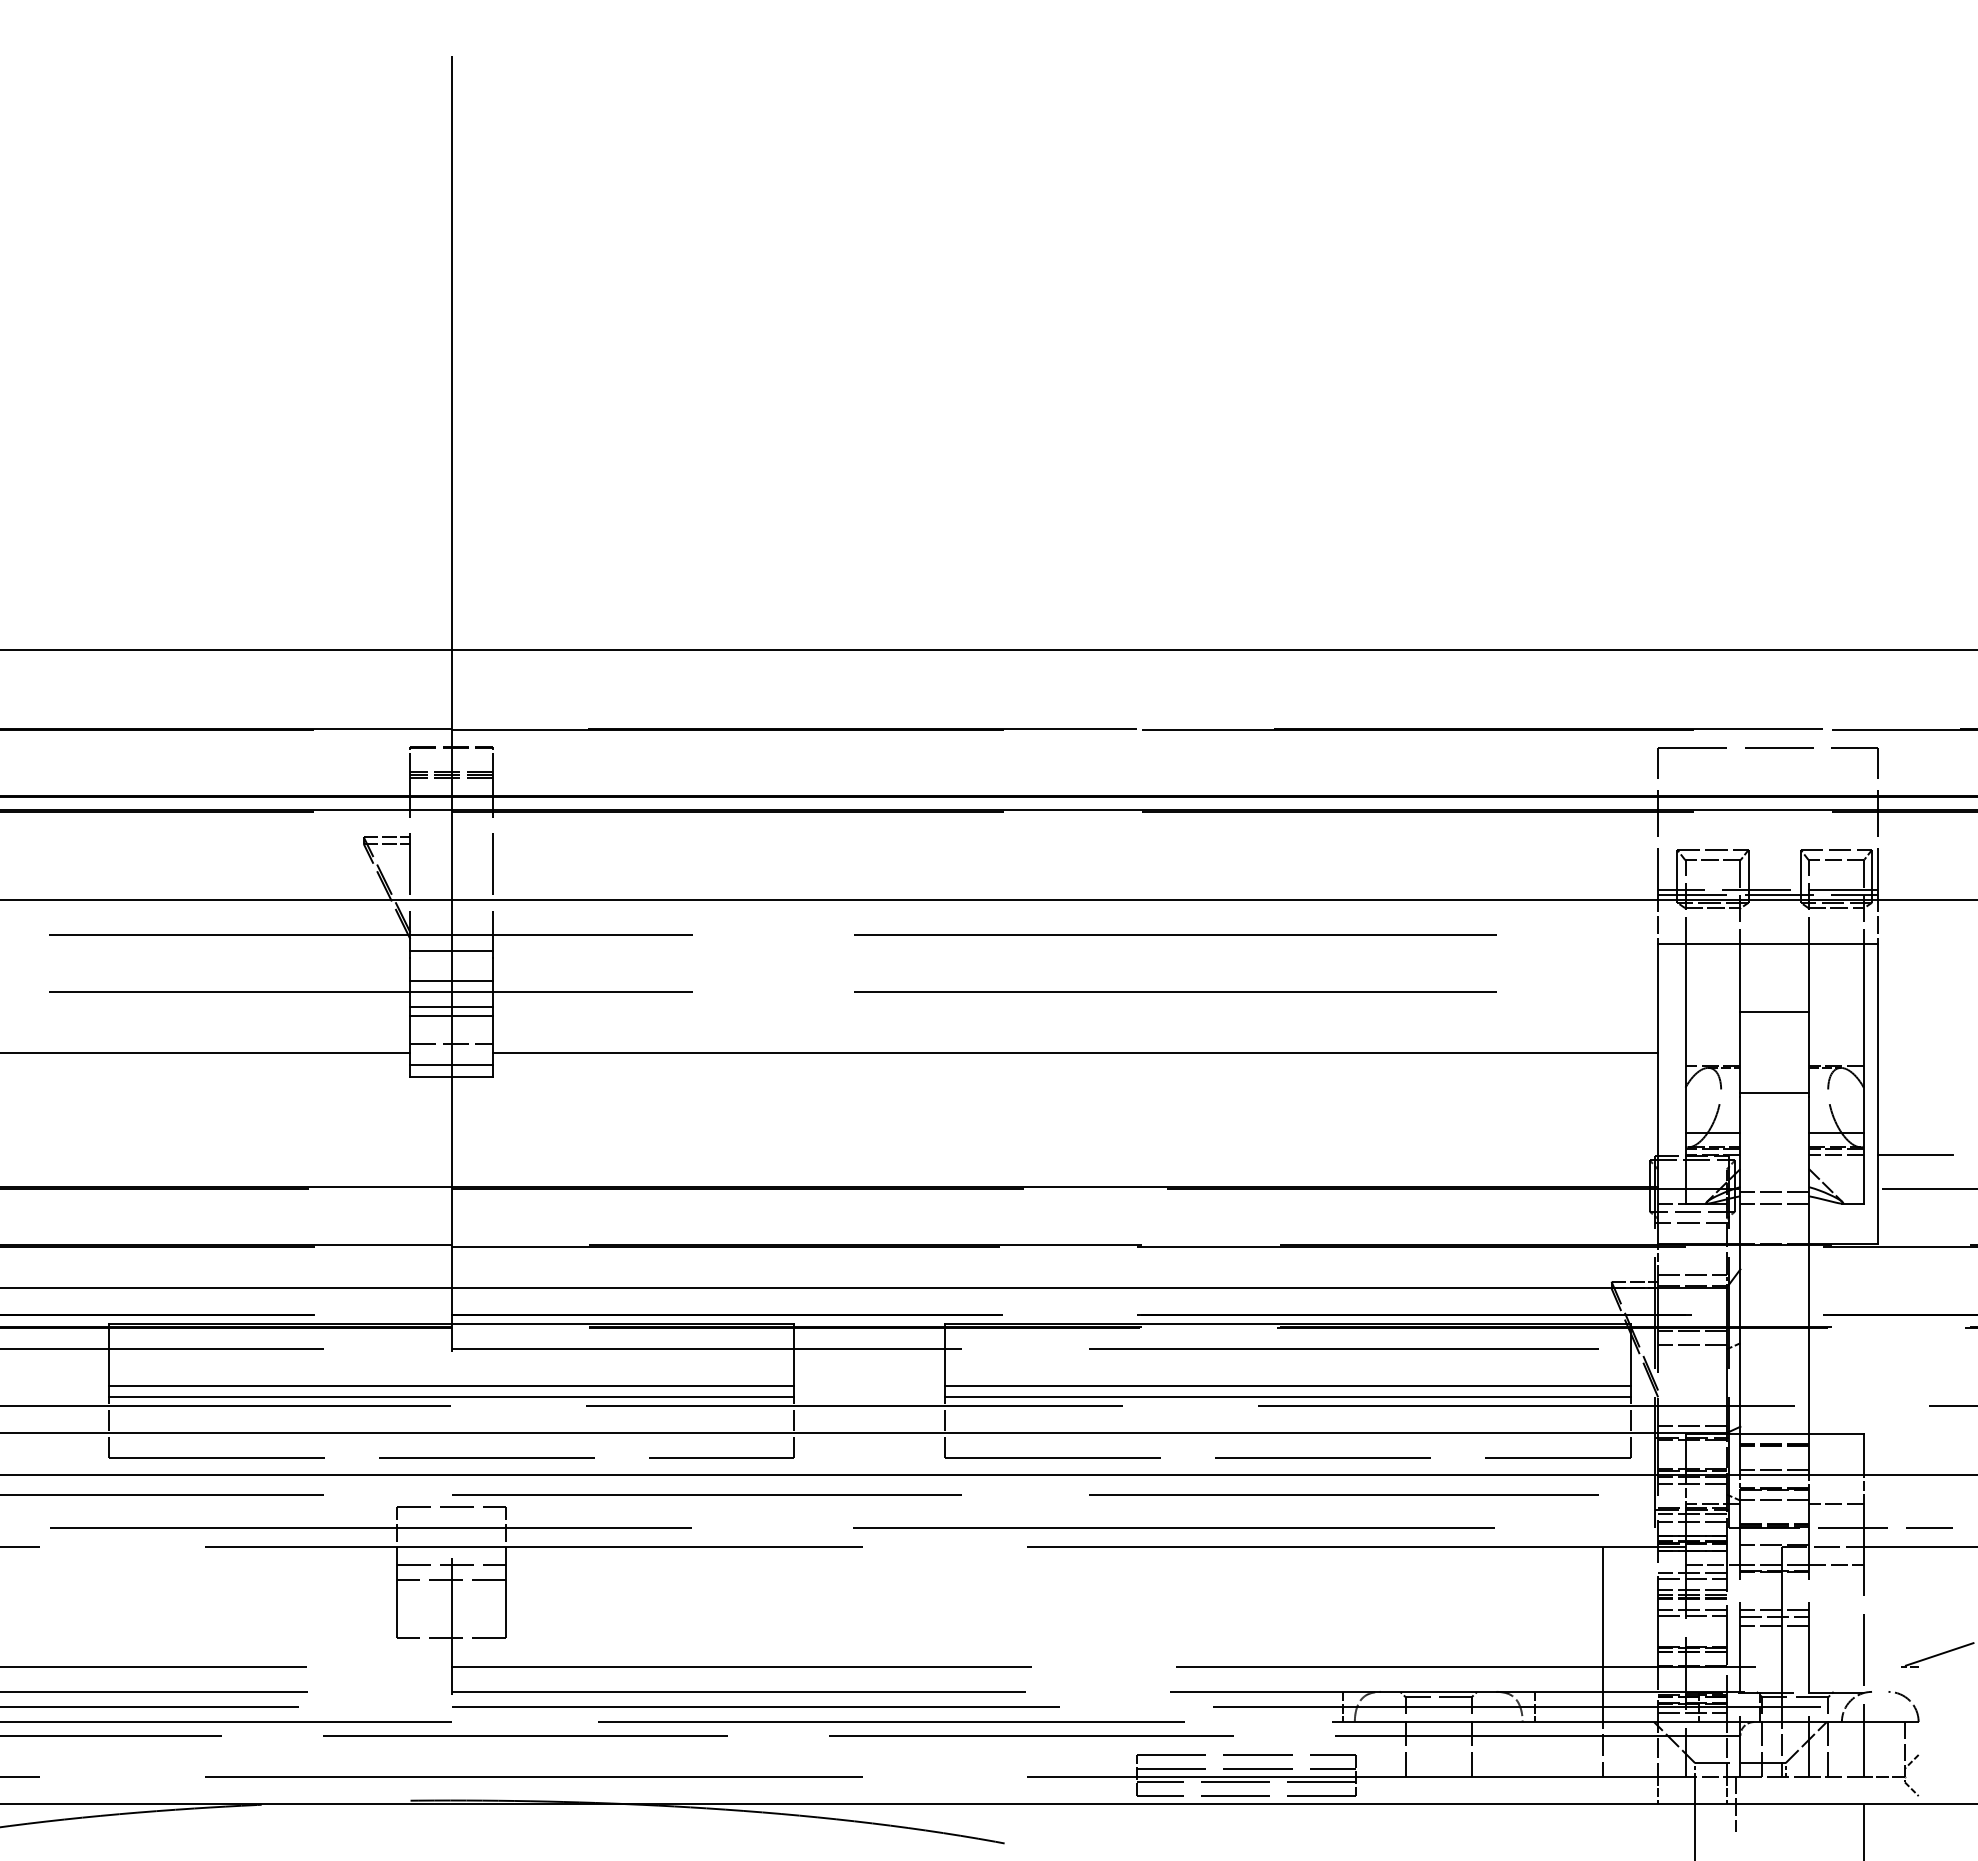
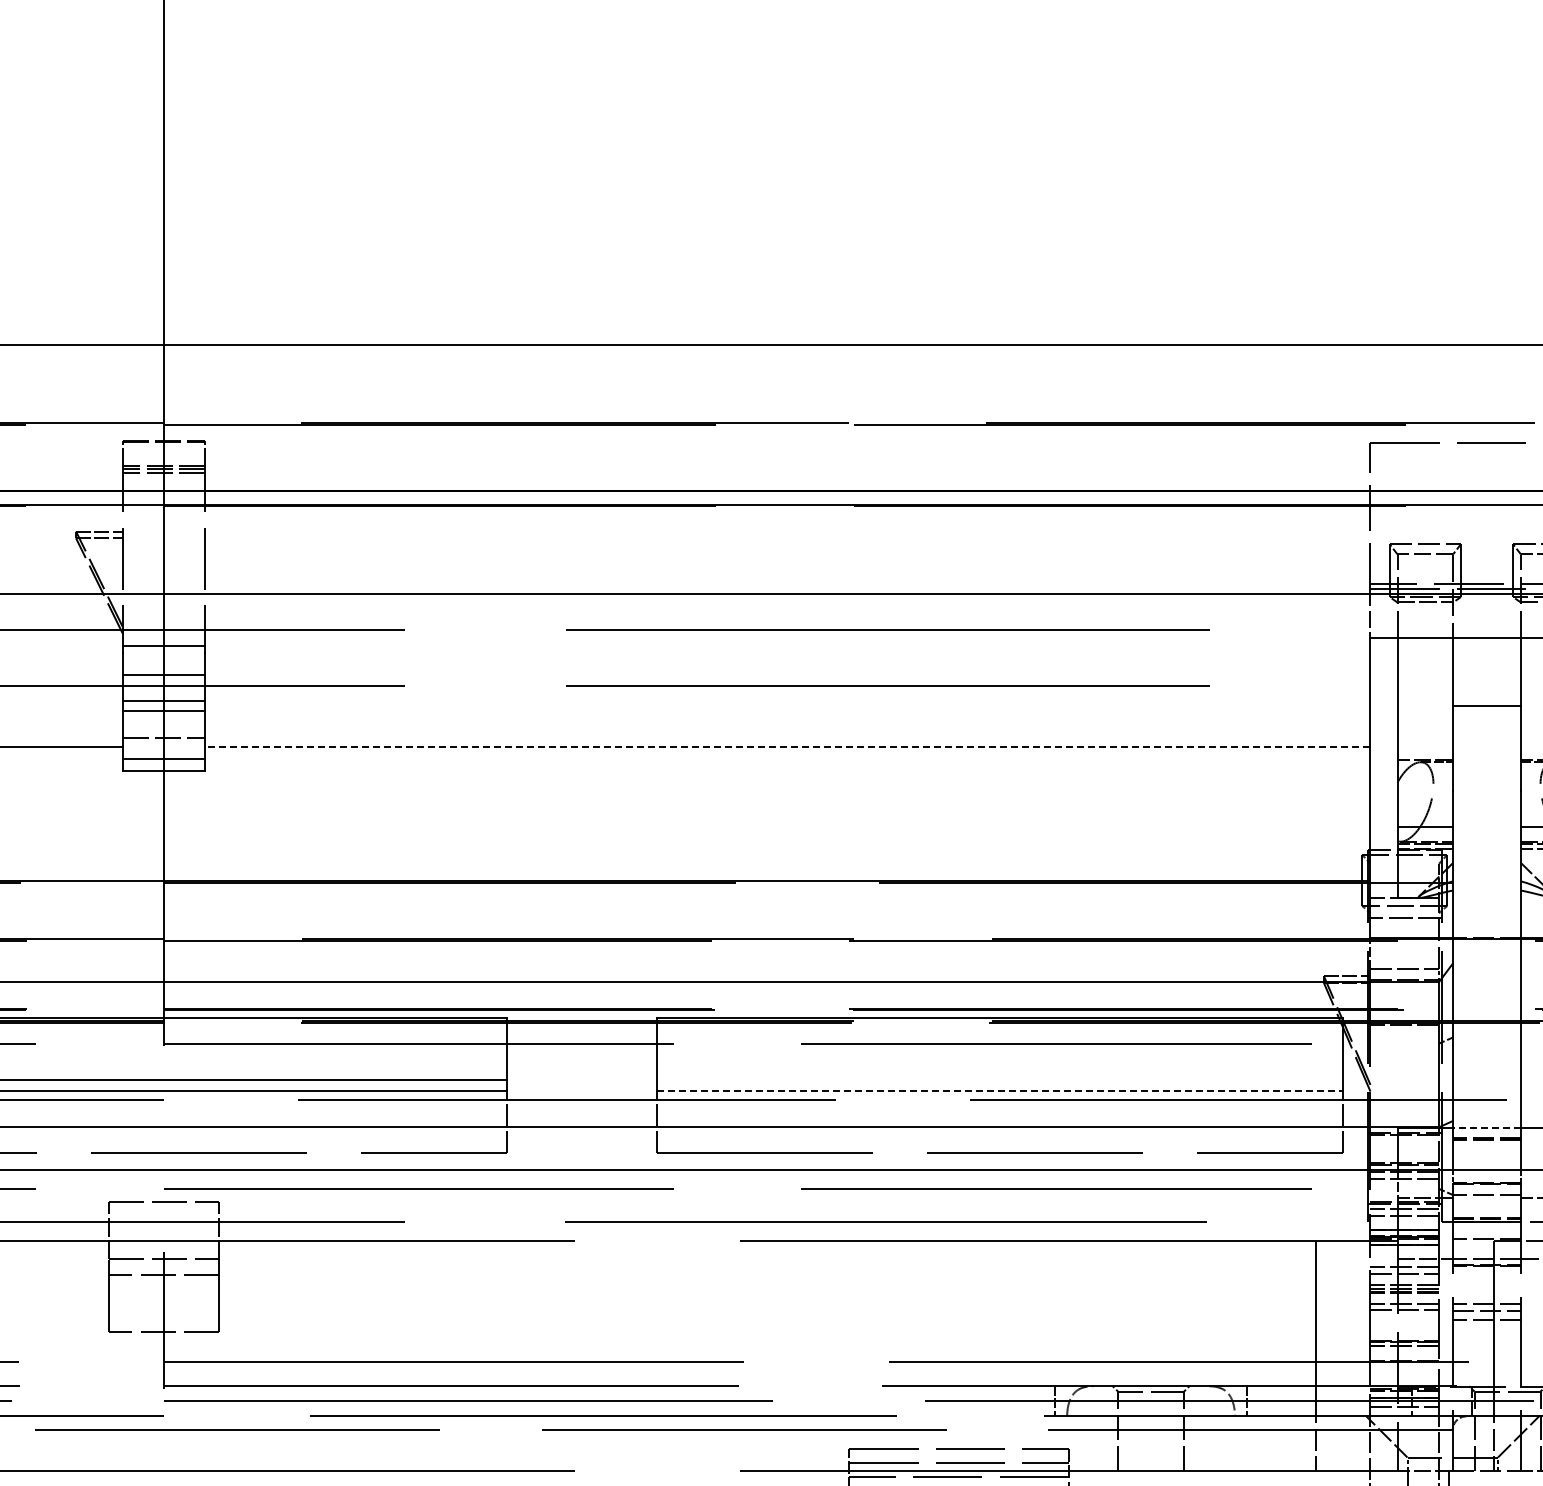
line: (1075, 1052) -> (787, 746), solid -> dashed
line: (1774, 1093) -> (1486, 787), removed
line: (1774, 1191) -> (1486, 885), removed
line: (1774, 1203) -> (1486, 897), removed
line: (1692, 1344) -> (1404, 1038), removed
line: (1287, 1385) -> (999, 1079), removed
line: (1287, 1396) -> (999, 1090), solid -> dashed
line: (1692, 1426) -> (1404, 1120), removed
line: (1774, 1434) -> (1486, 1128), solid -> dashed
line: (1774, 1469) -> (1486, 1163), removed

